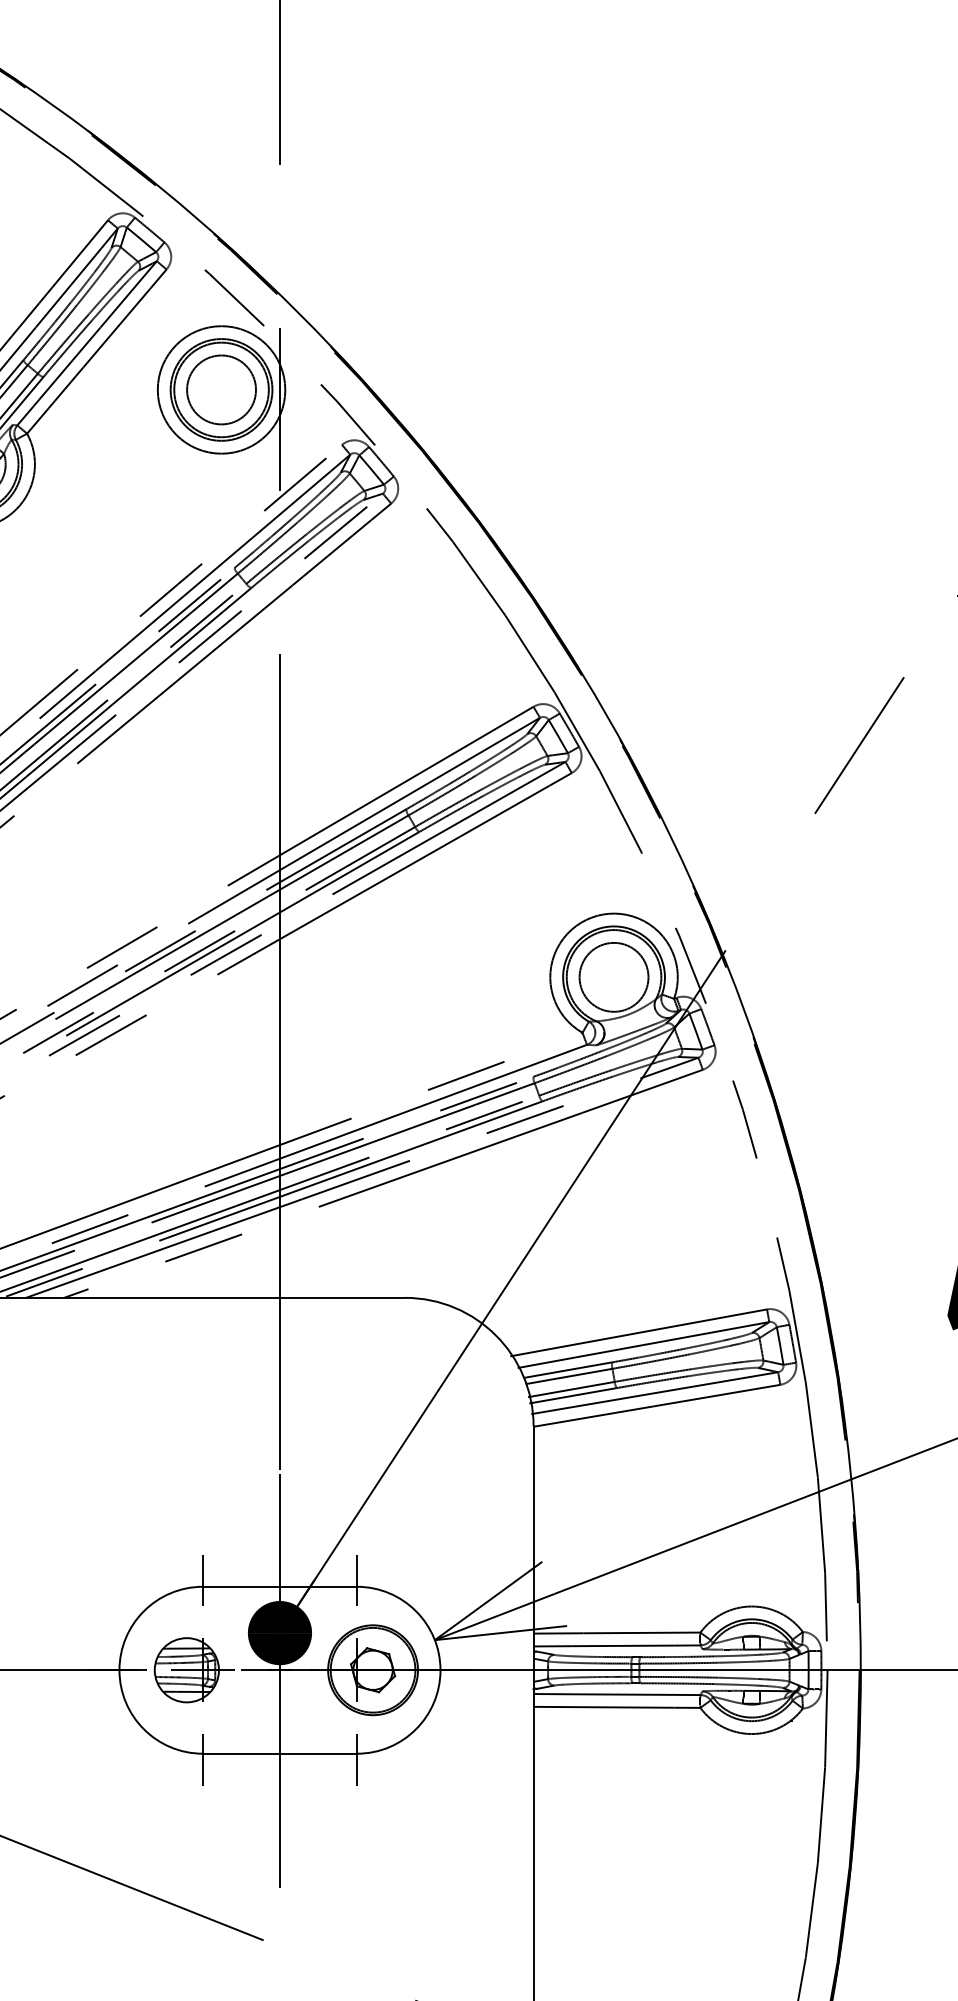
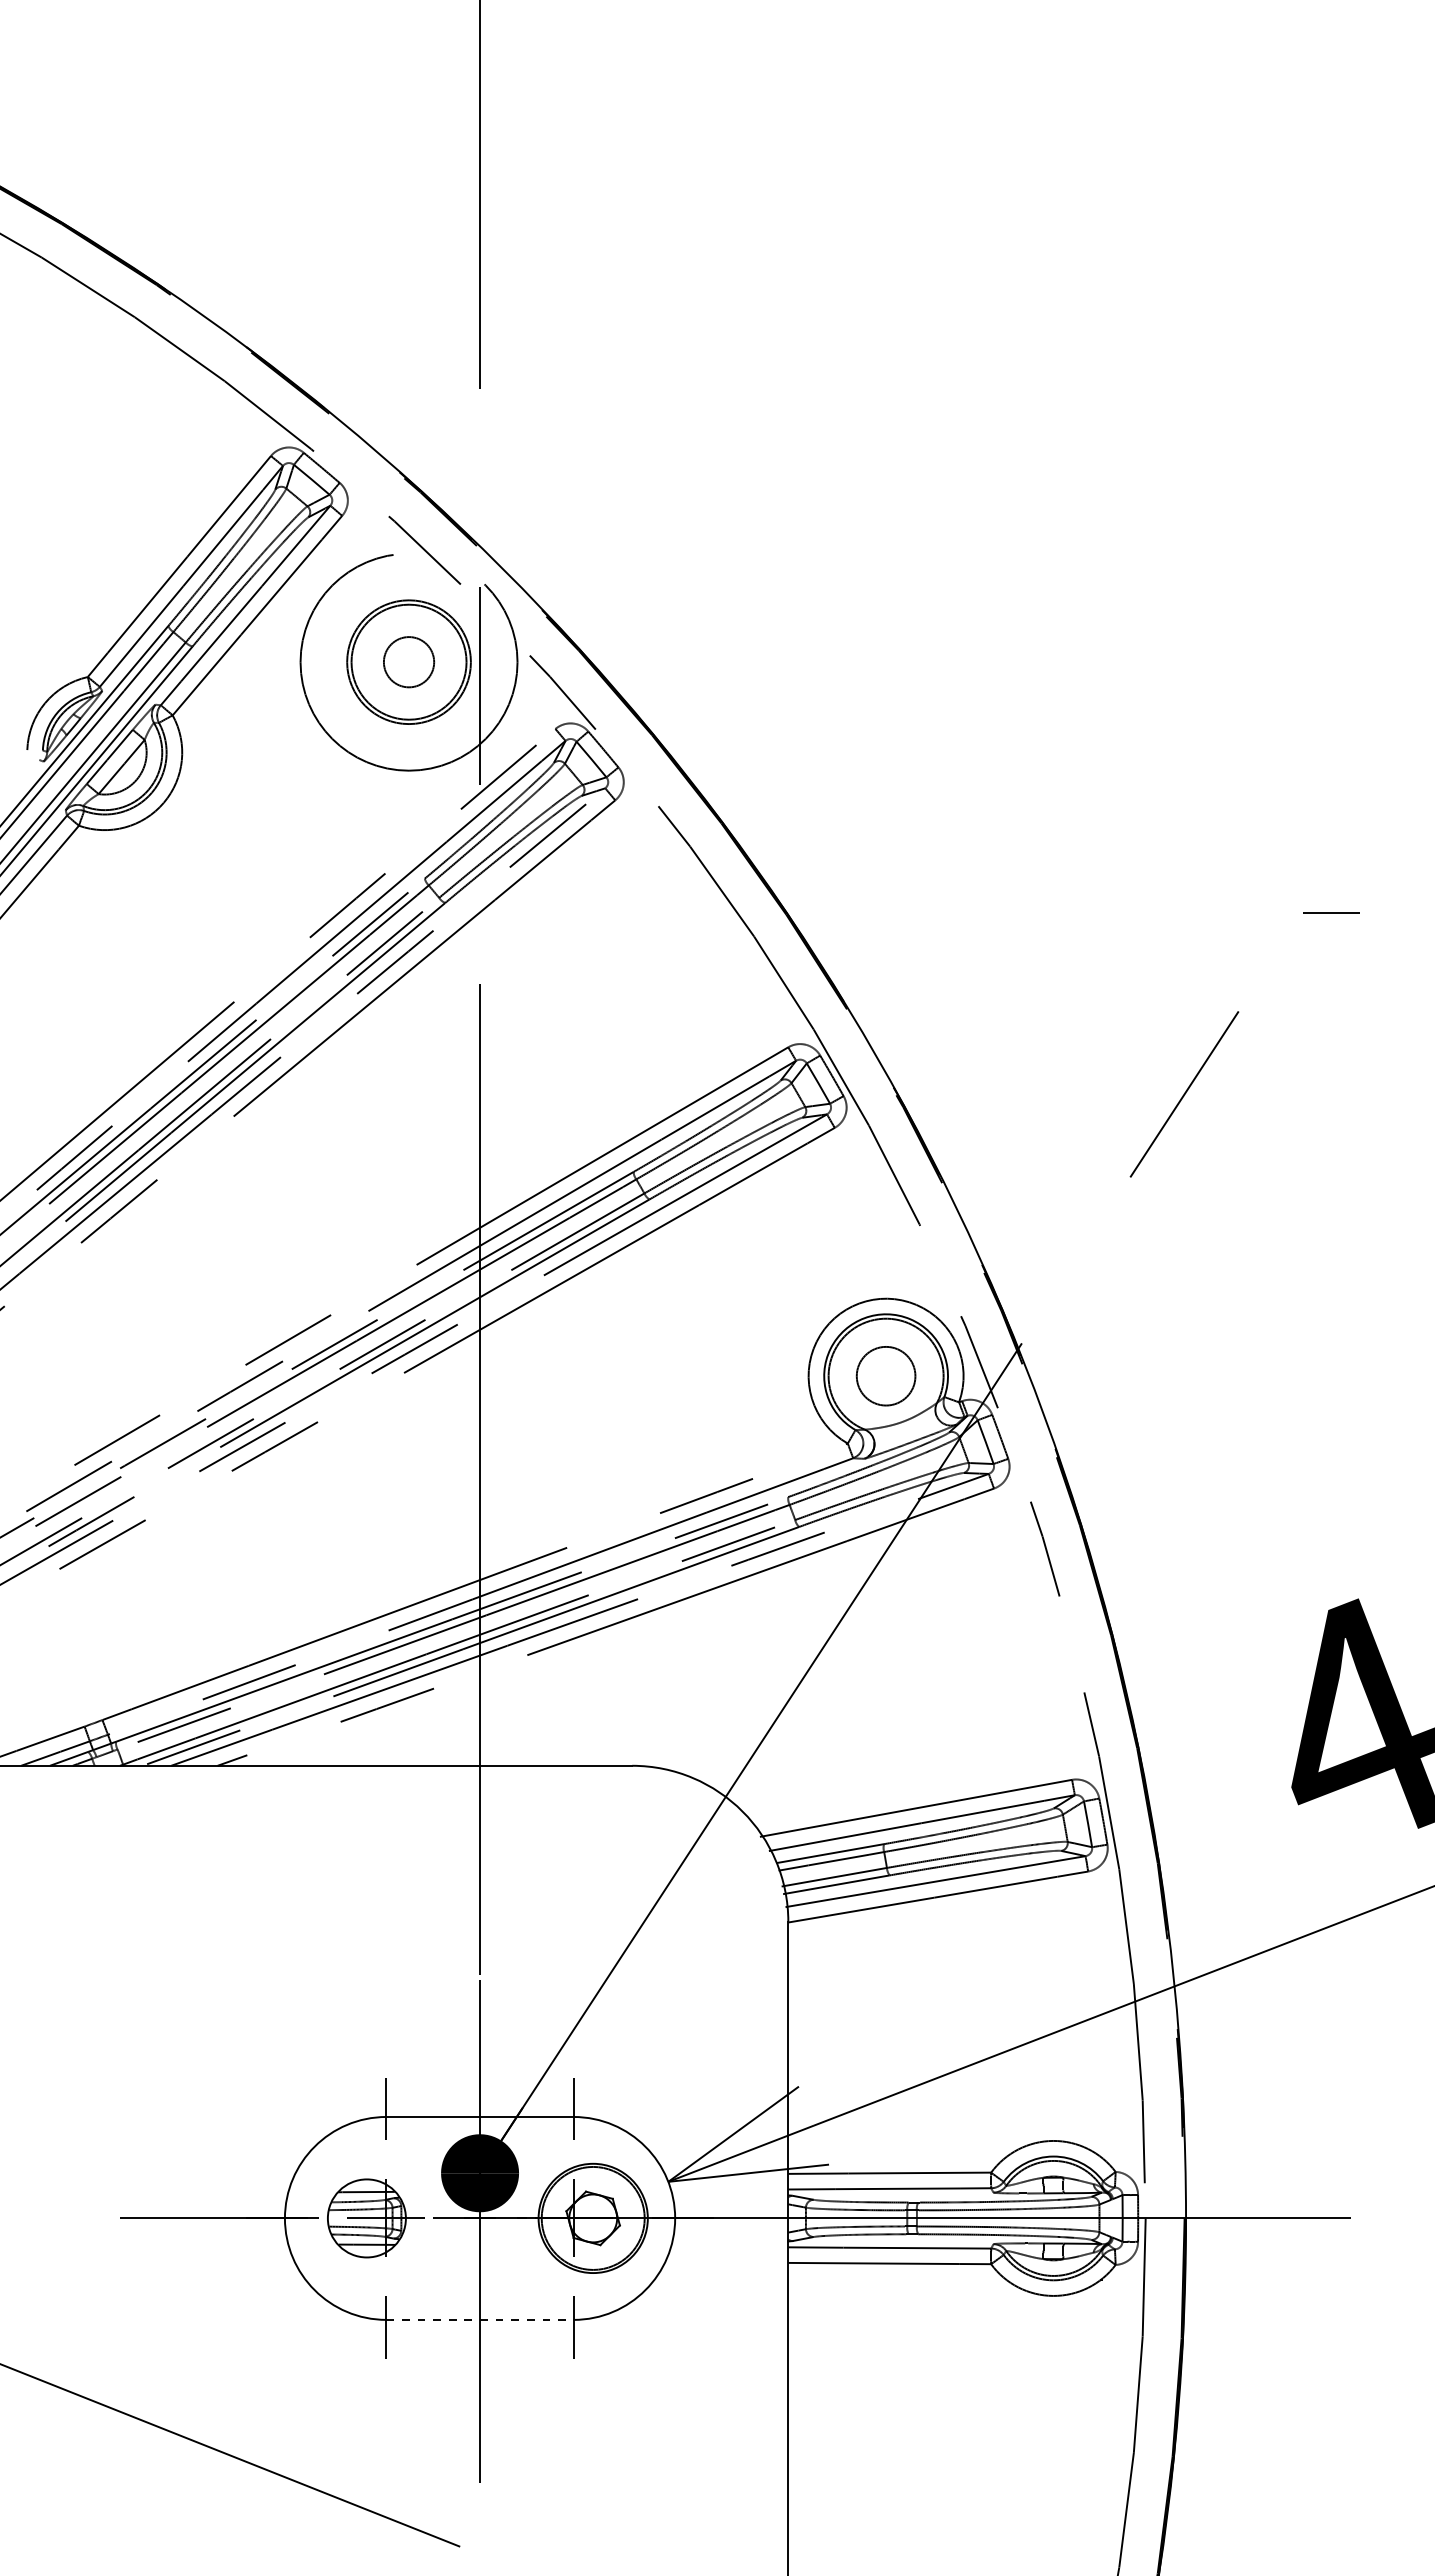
circle: (221, 389) -> (408, 661), size x1.4
circle: (221, 390) -> (408, 662), size x0.6
circle: (614, 977) -> (886, 1376), size x0.7
line: (280, 1753) -> (480, 2319), solid -> dashed

